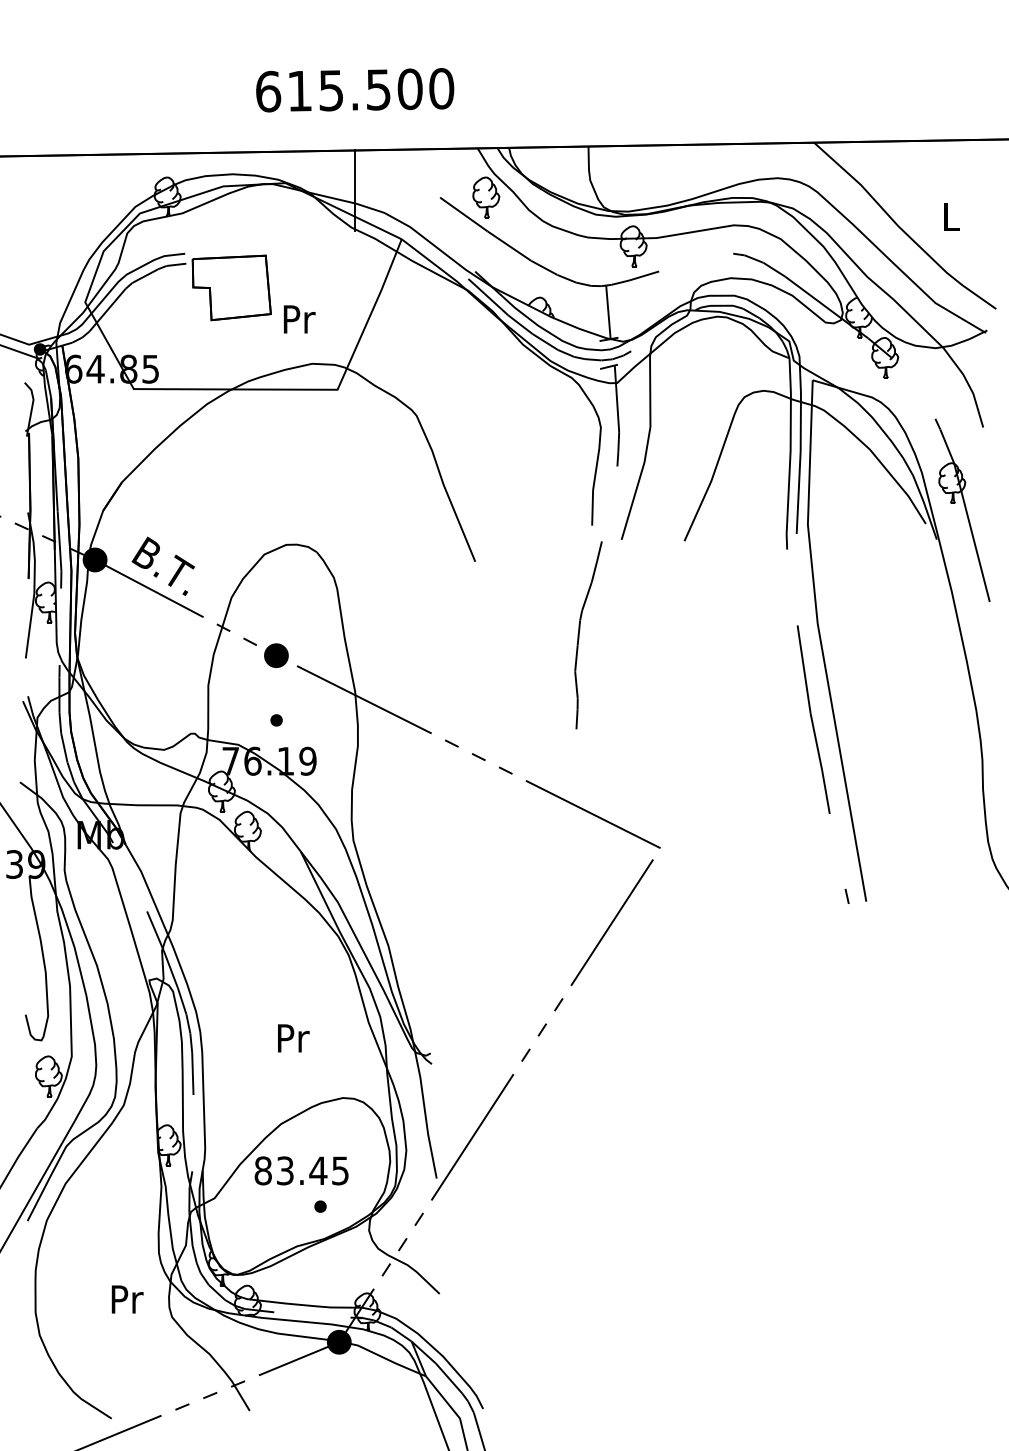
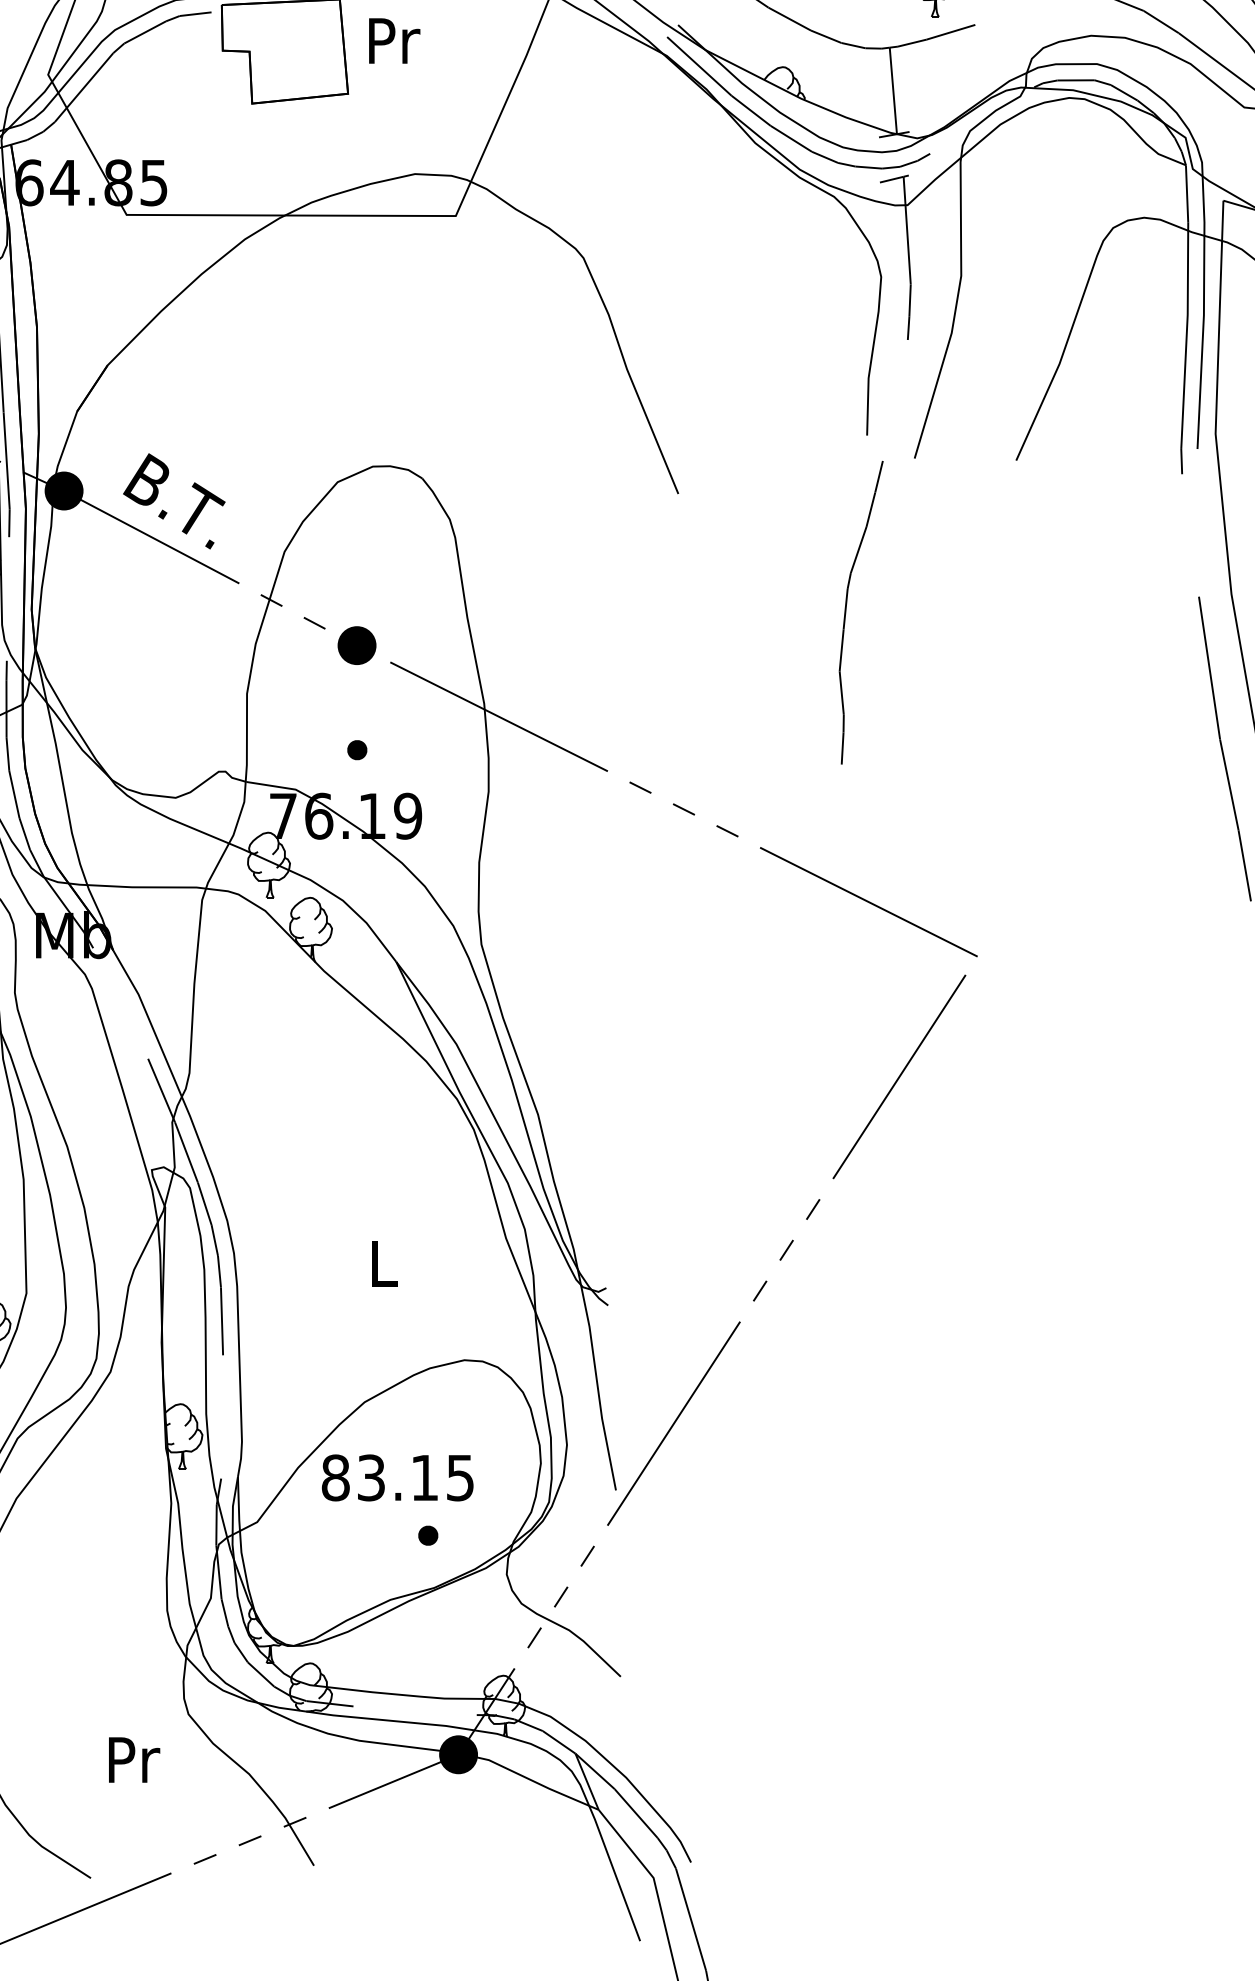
text: (299, 319) -> (394, 41), moved
text: (293, 1038) -> (384, 1264), Pr -> L
text: (318, 1170) -> (424, 1477), 83.45 -> 83.15
text: (127, 1299) -> (134, 1760), moved

